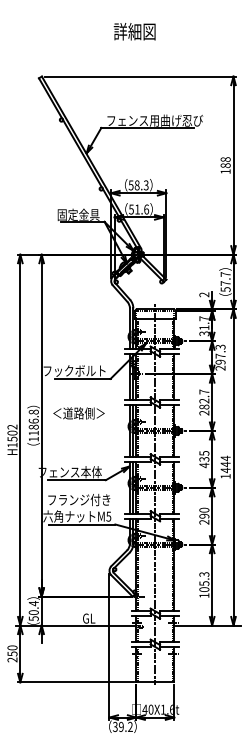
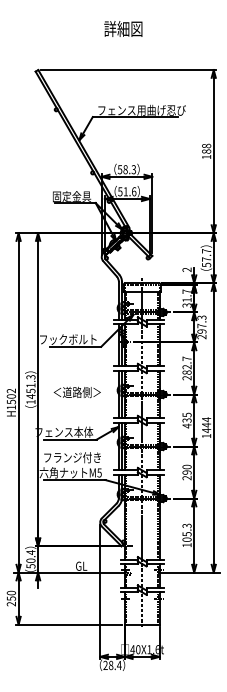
text: (78, 413) -> (76, 392), moved
text: (33, 423) -> (30, 387), 1186.8 -> 1451.3
text: (122, 726) -> (112, 665), 39.2 -> 28.4

